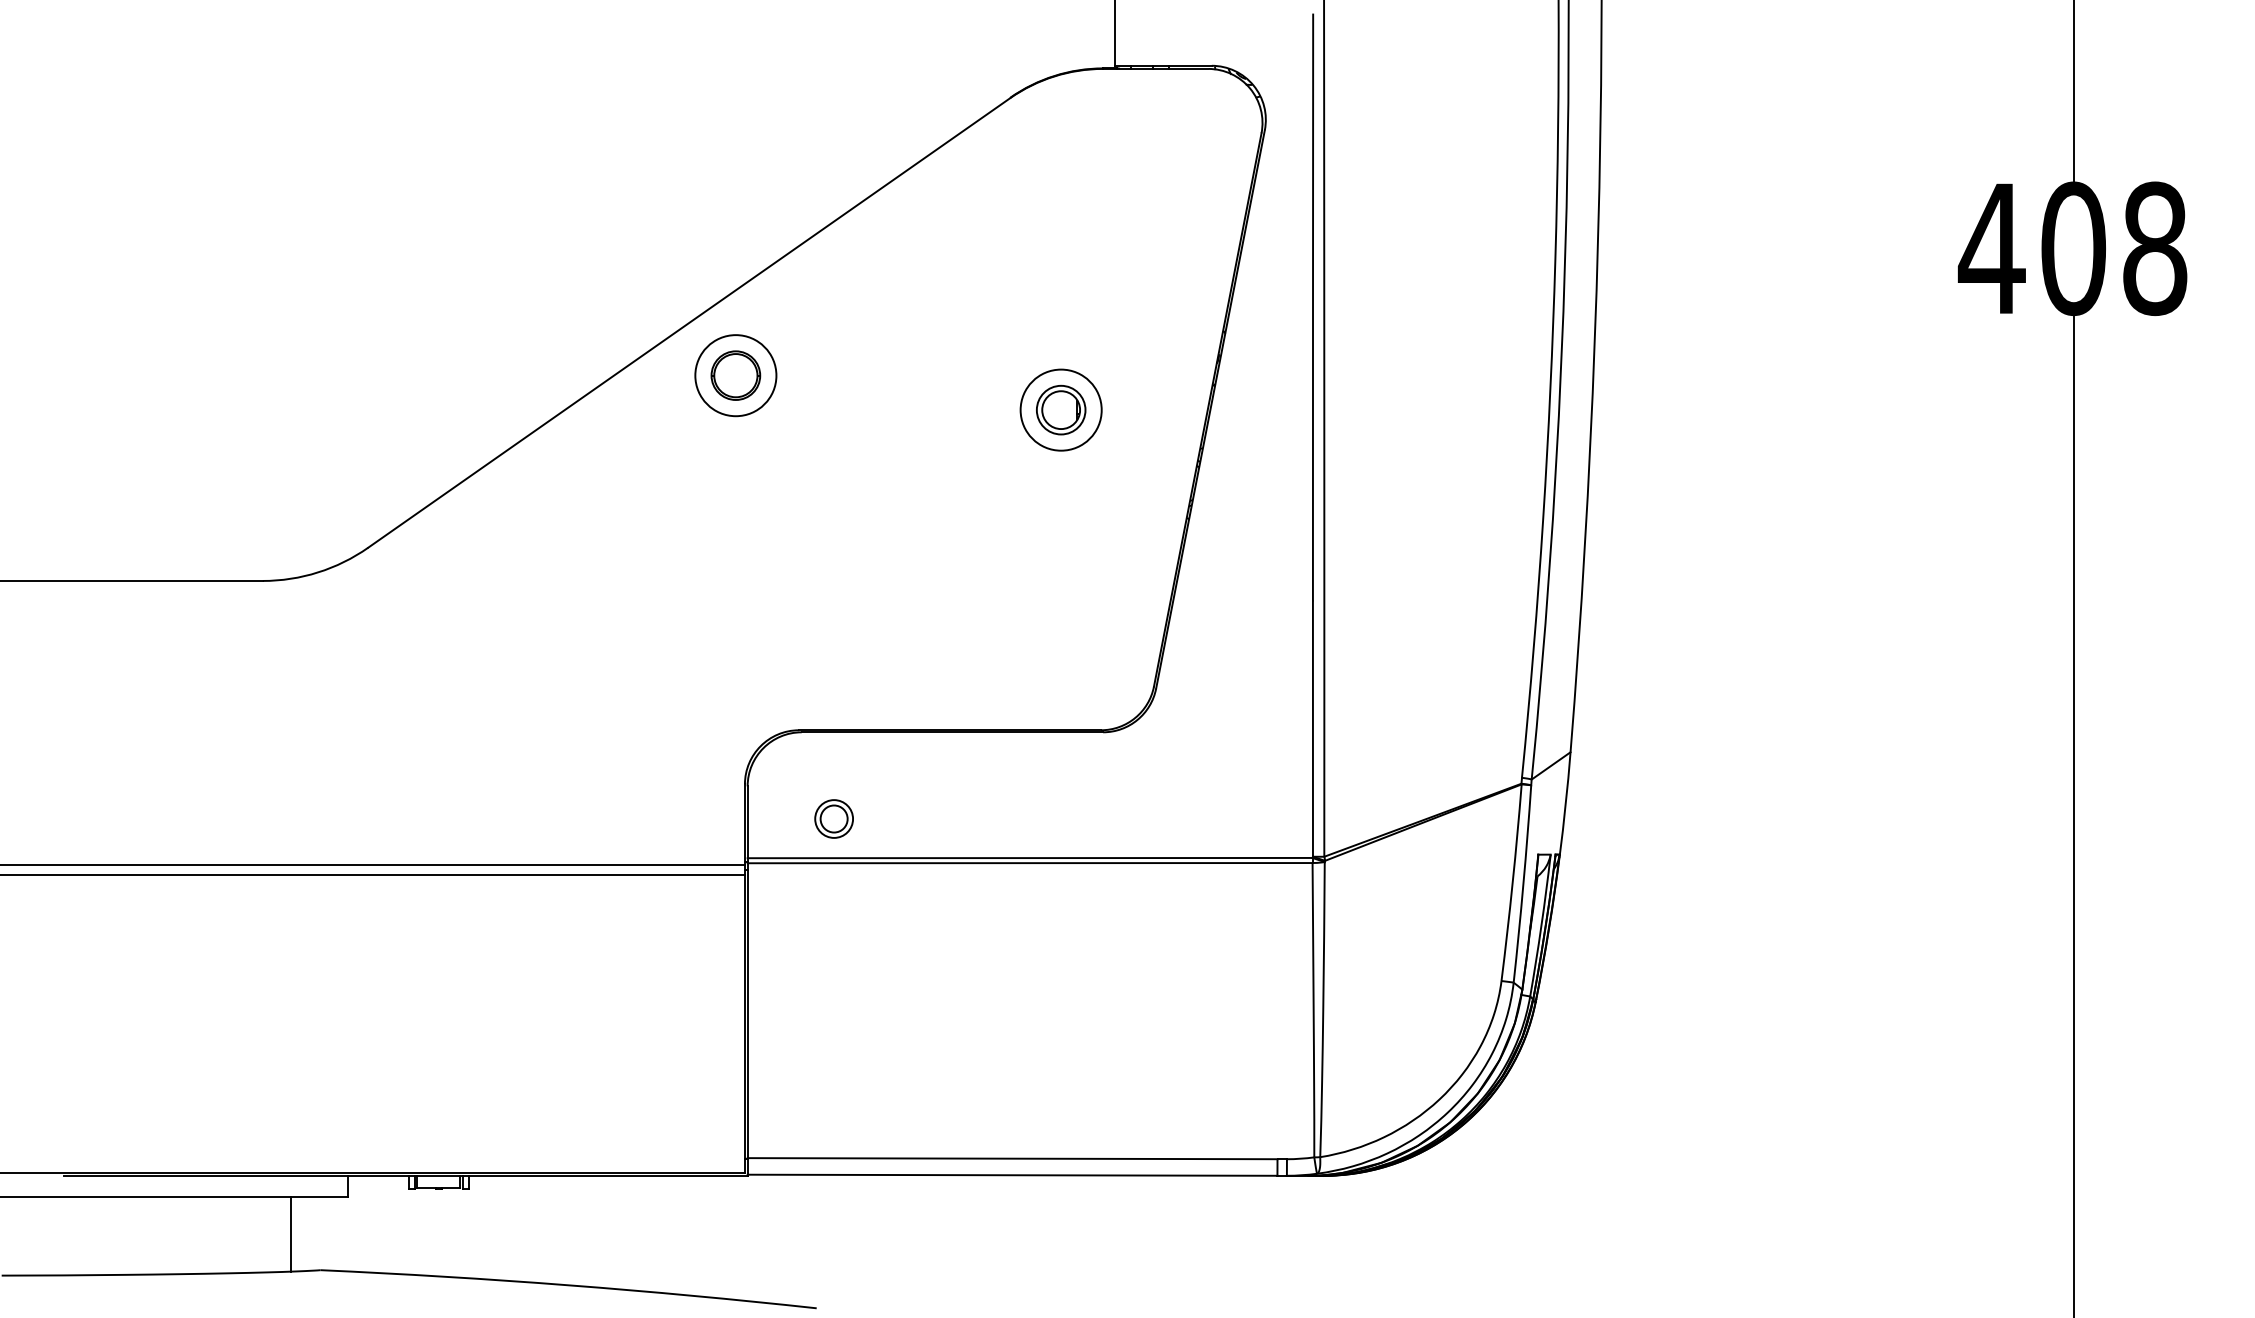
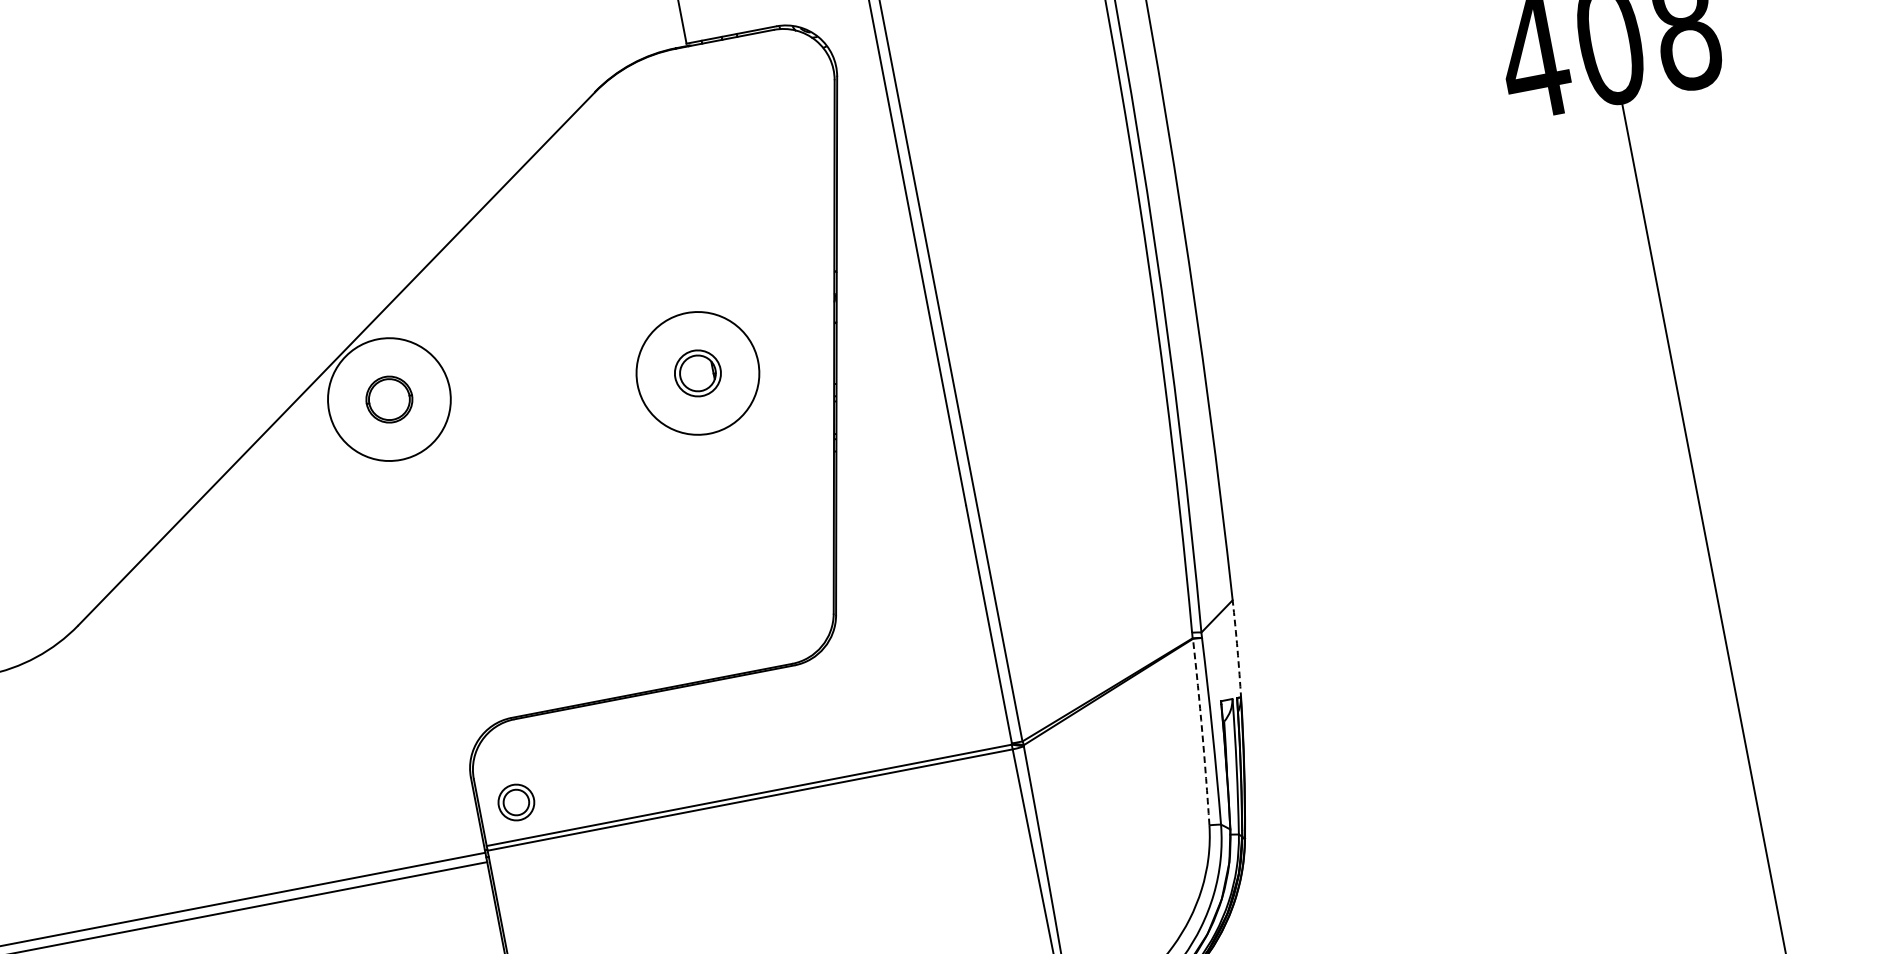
circle: (735, 375) -> (389, 399), size x1.6
circle: (1060, 409) -> (697, 372), size x1.6
arc: (1565, 804) -> (1237, 649), solid -> dashed
part: (833, 818) -> (515, 802), moved
arc: (1512, 882) -> (1202, 731), solid -> dashed

